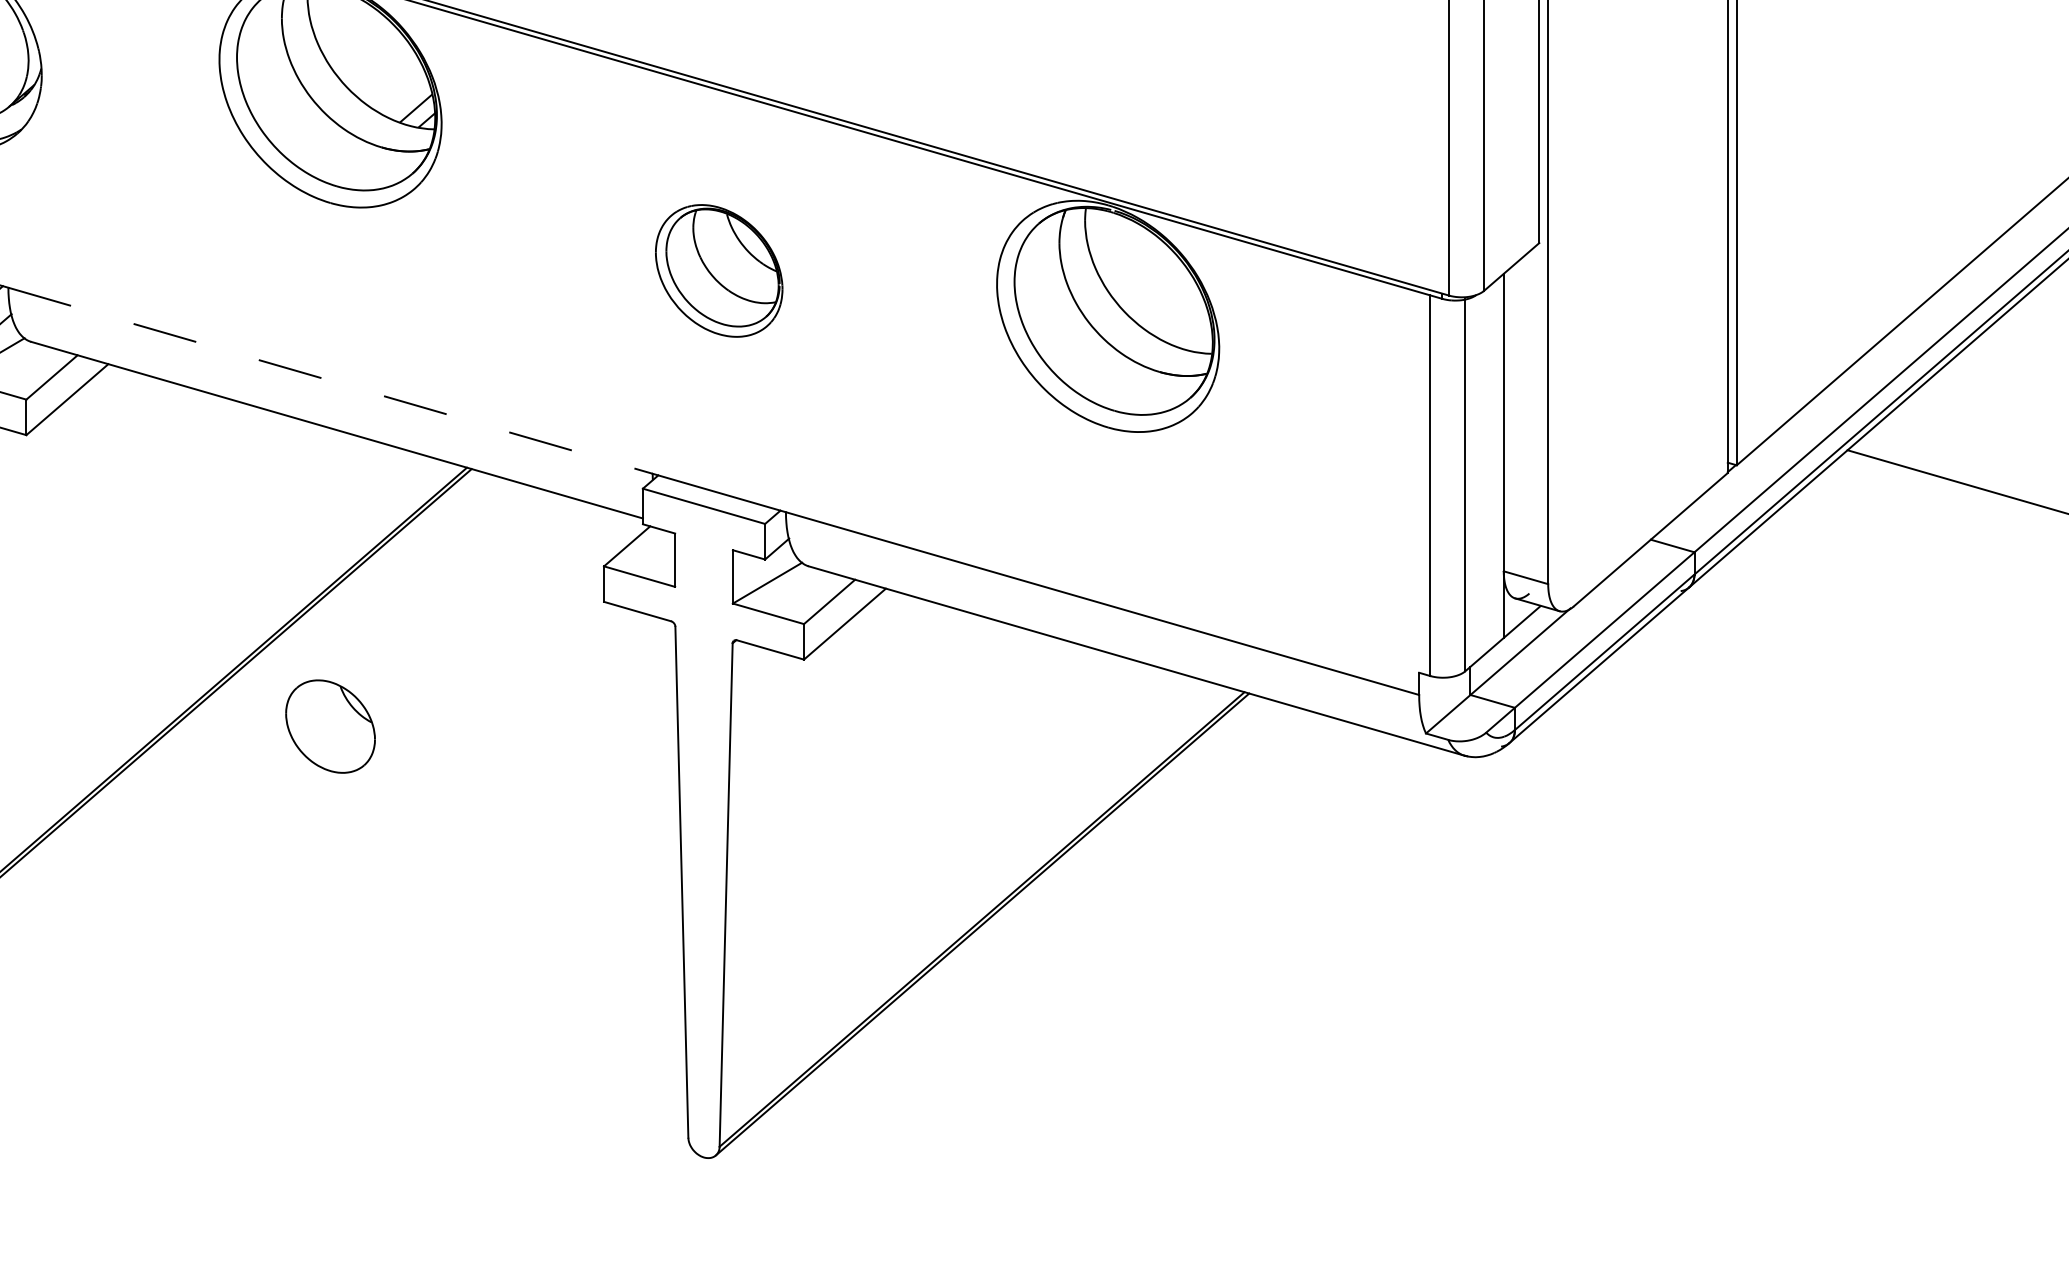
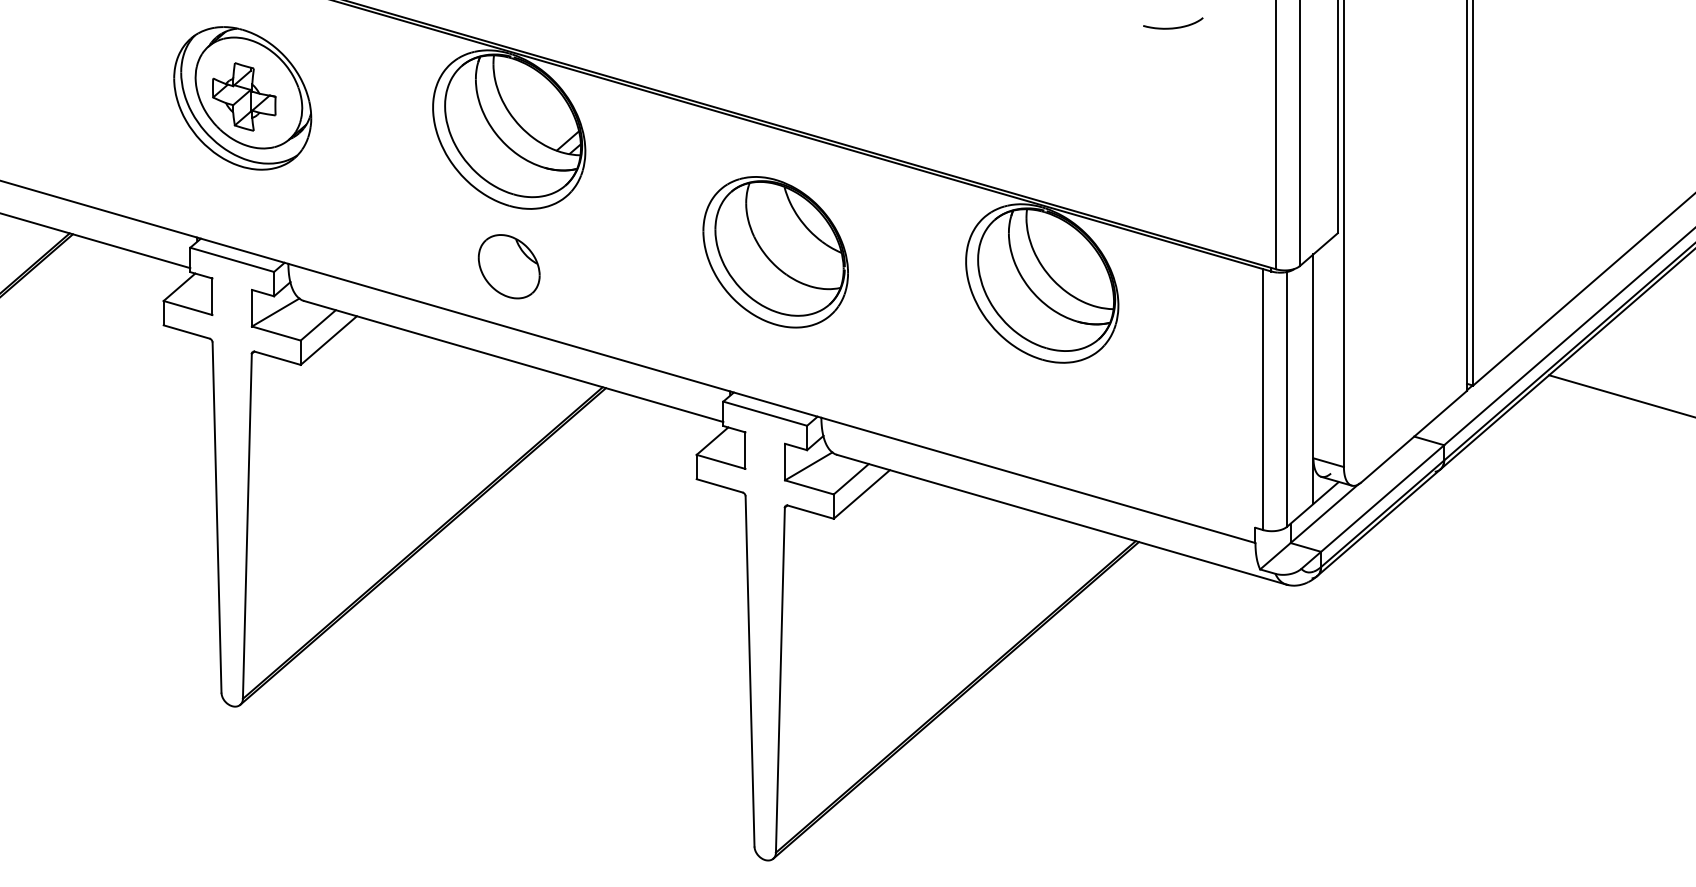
part: (718, 271) -> (775, 252), size x1.67
line: (330, 380) -> (509, 327), dashed -> solid
part: (329, 726) -> (508, 266), moved

